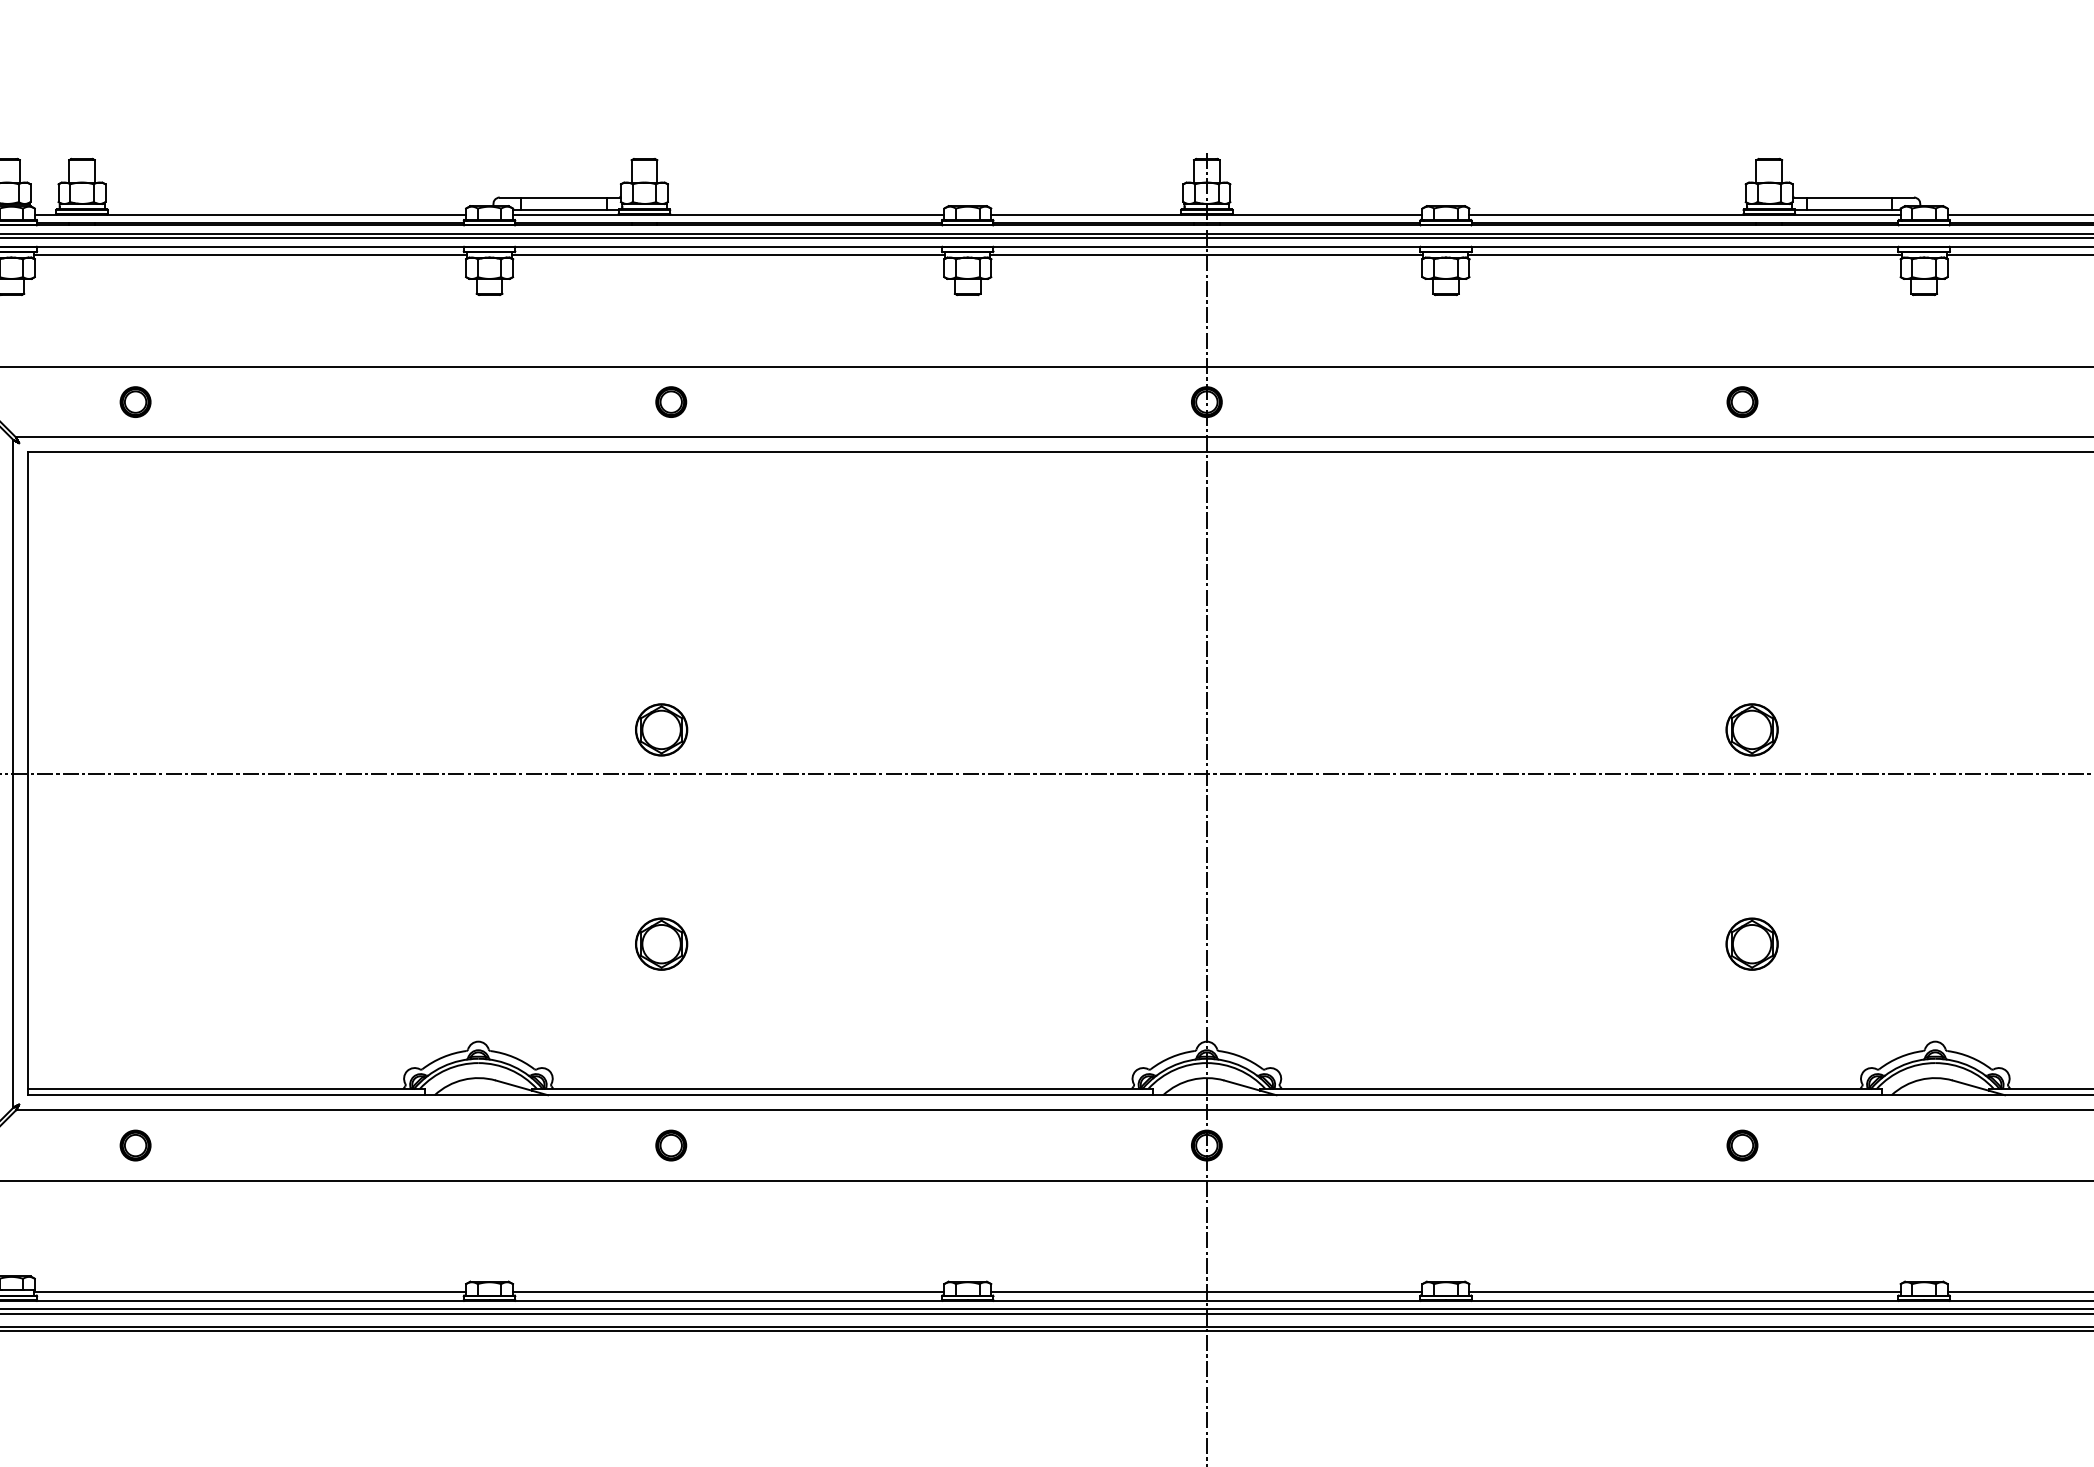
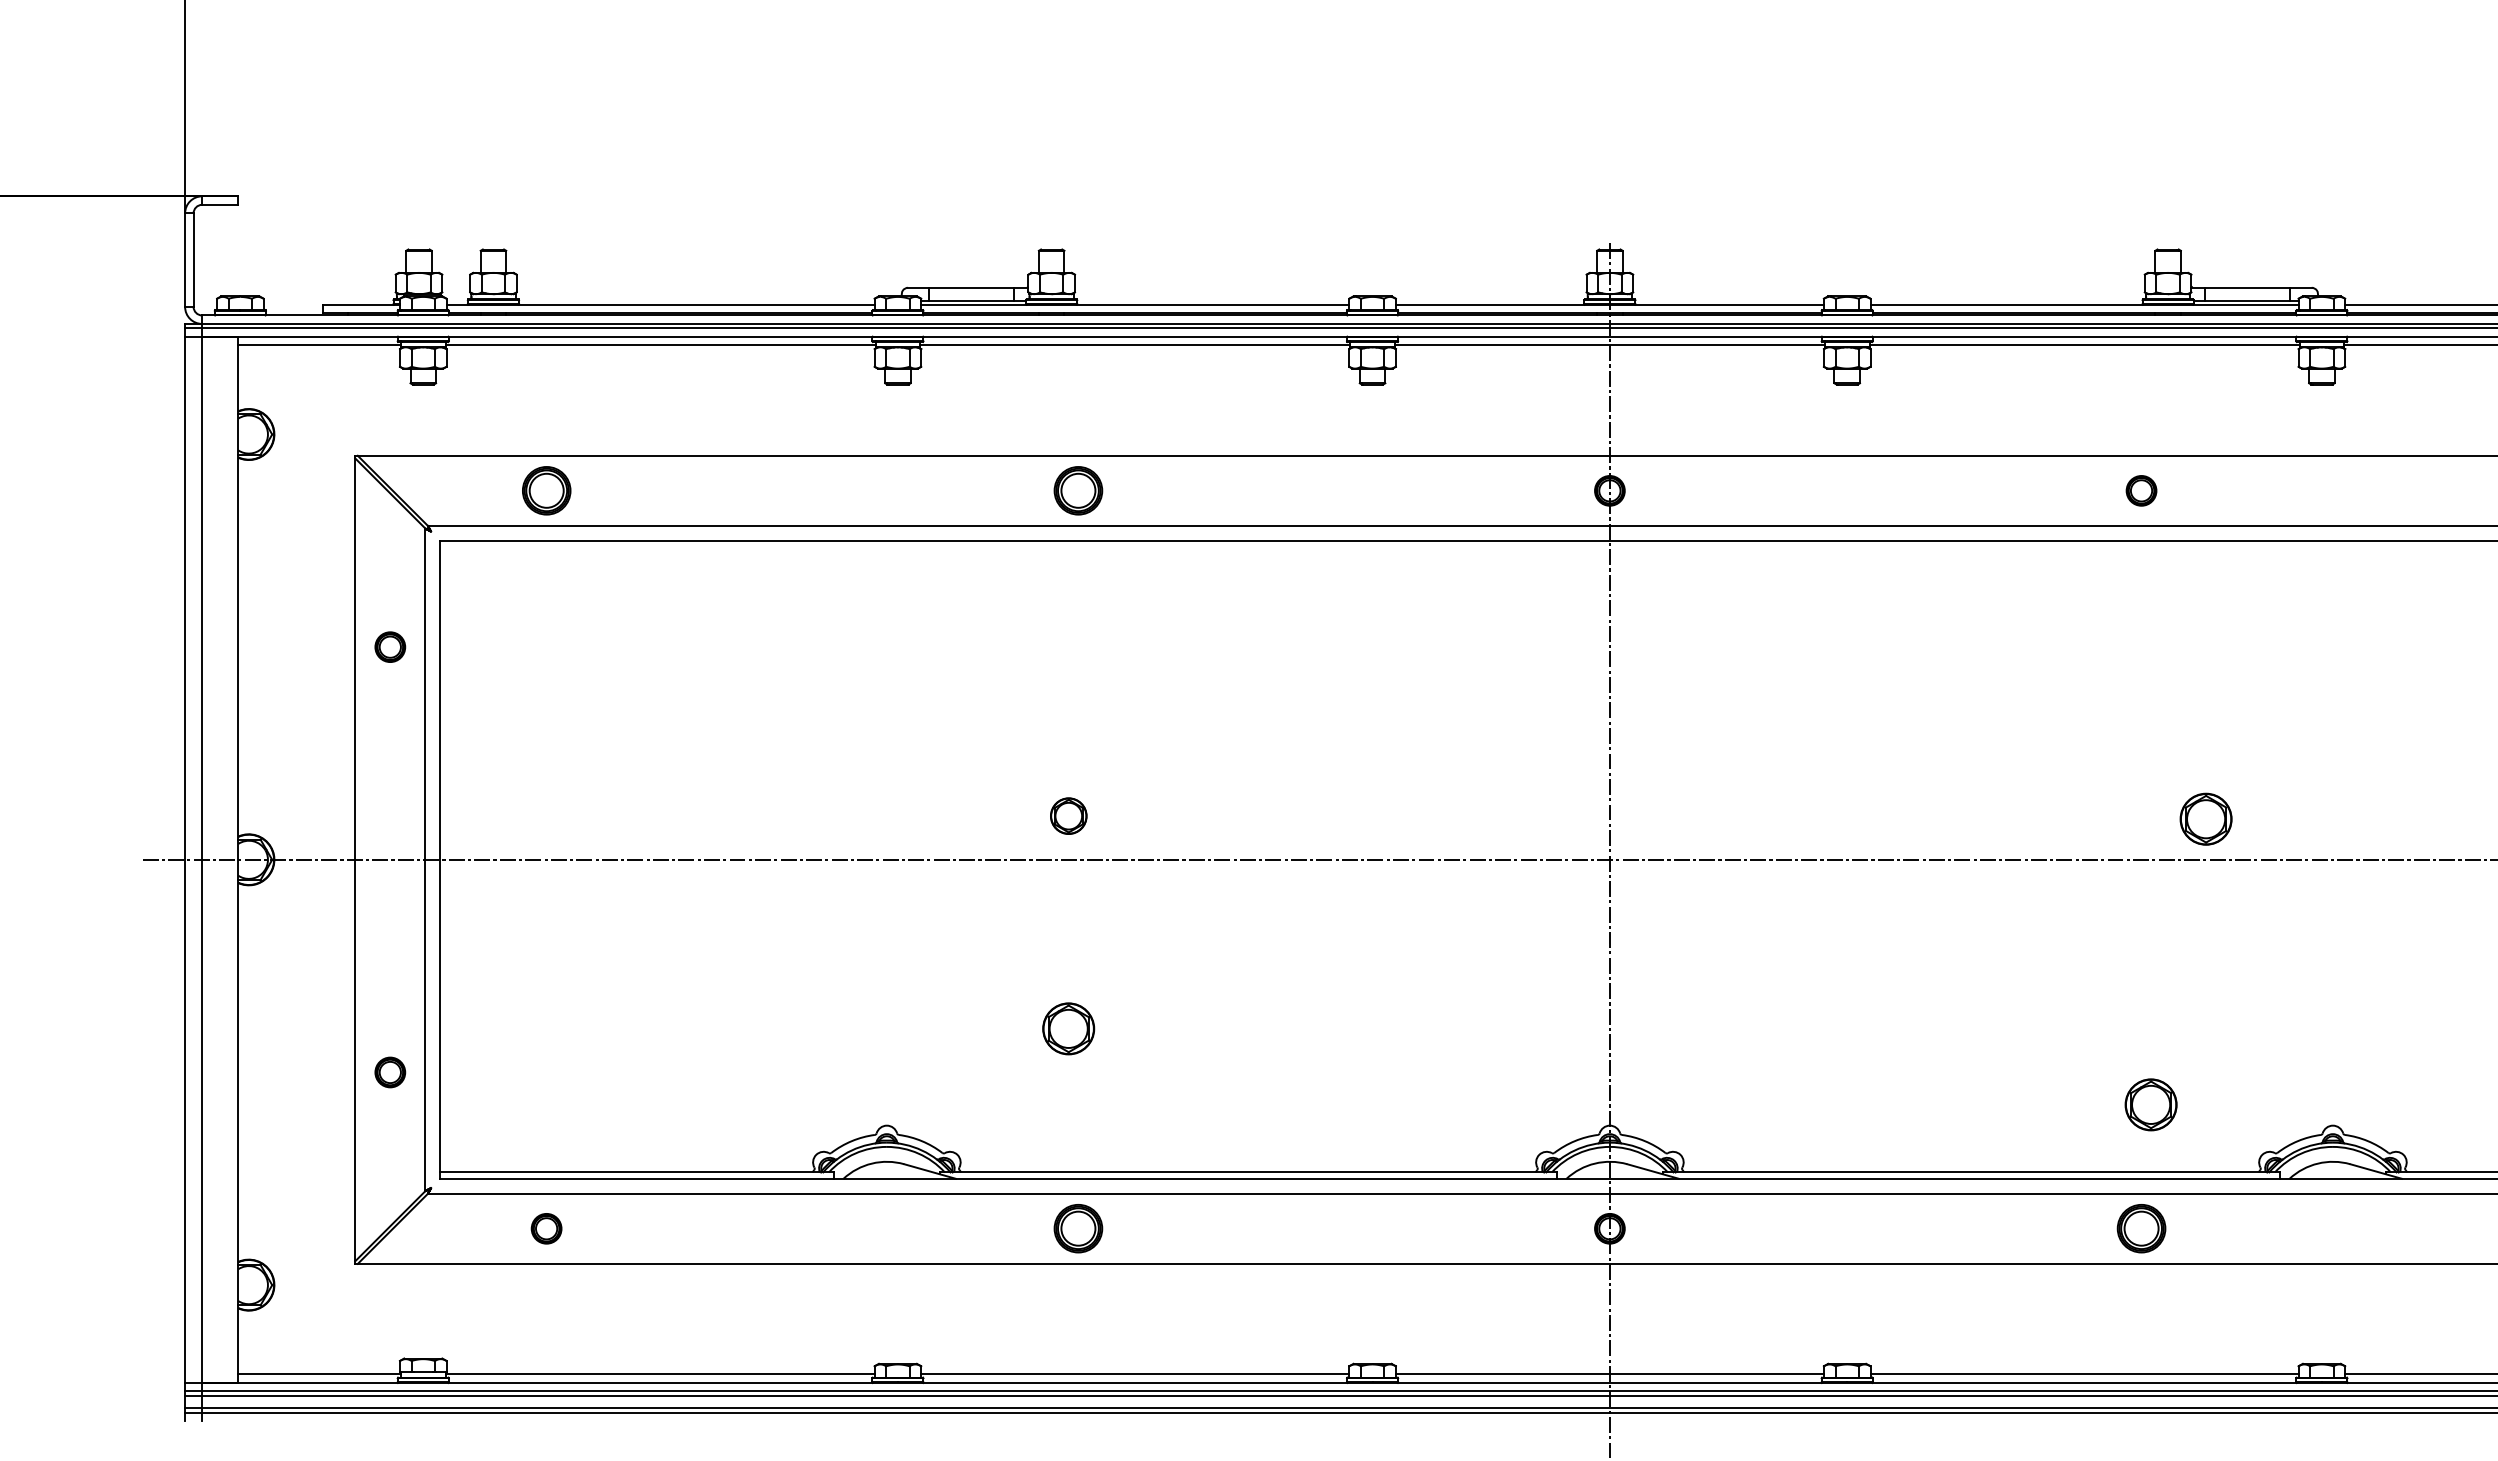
part: (135, 401) -> (546, 490), size x1.6
part: (670, 401) -> (1077, 490), size x1.6
part: (661, 729) -> (1068, 815), size x0.7
part: (1751, 729) -> (2205, 818), moved
part: (1751, 943) -> (2150, 1104), moved
part: (670, 1145) -> (1077, 1228), size x1.6
part: (1742, 1145) -> (2141, 1228), size x1.6

